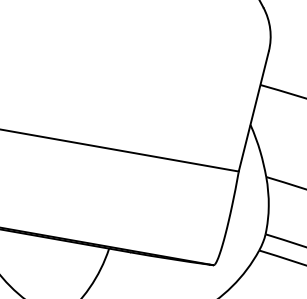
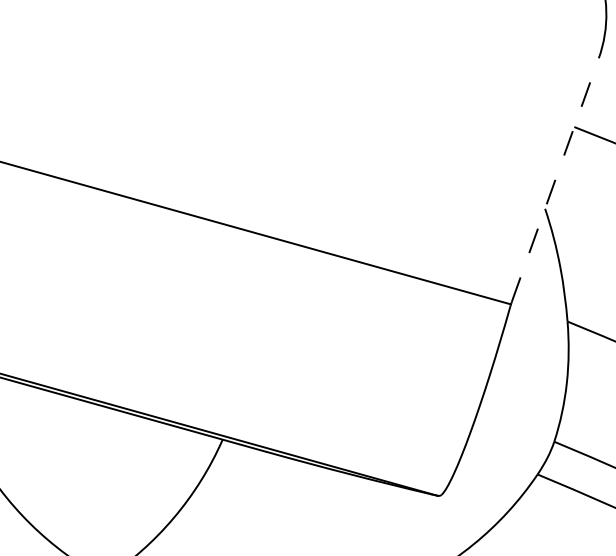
line: (254, 110) -> (556, 179), solid -> dashed

